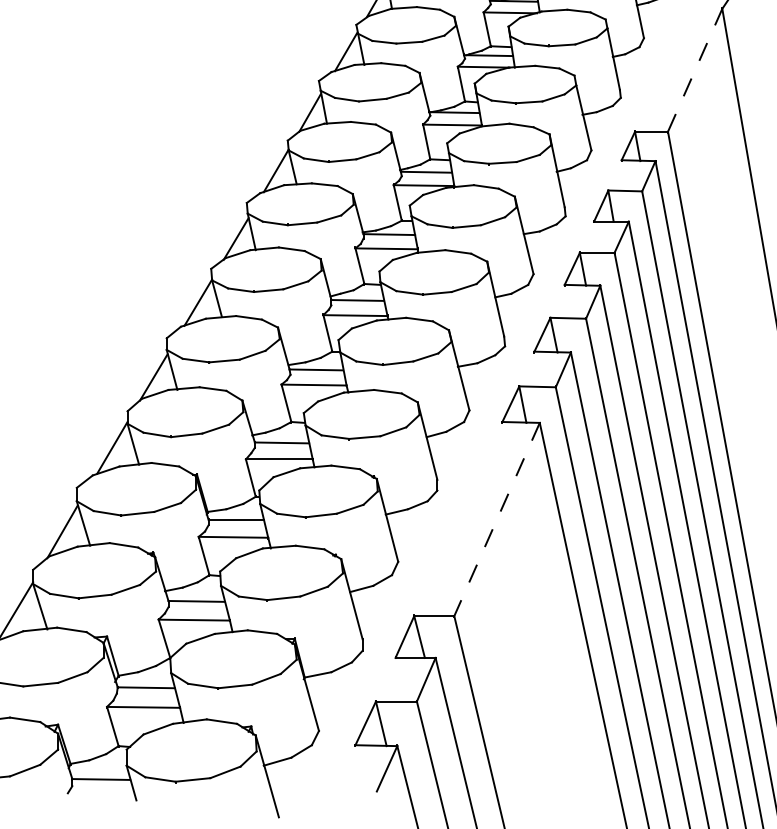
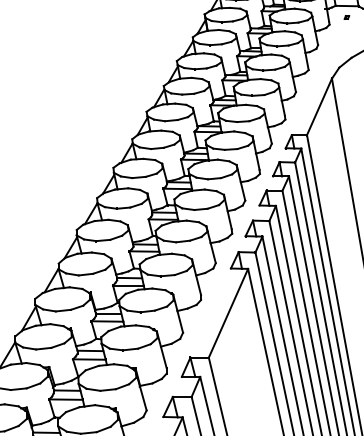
line: (695, 69) -> (319, 106), dashed -> solid
line: (497, 519) -> (228, 313), dashed -> solid

